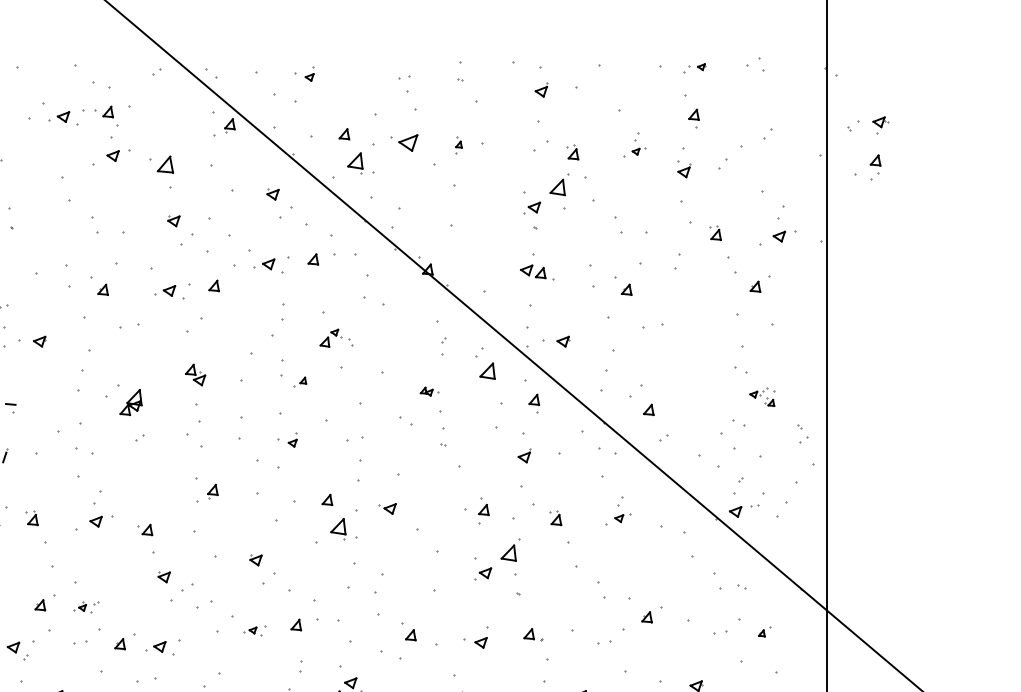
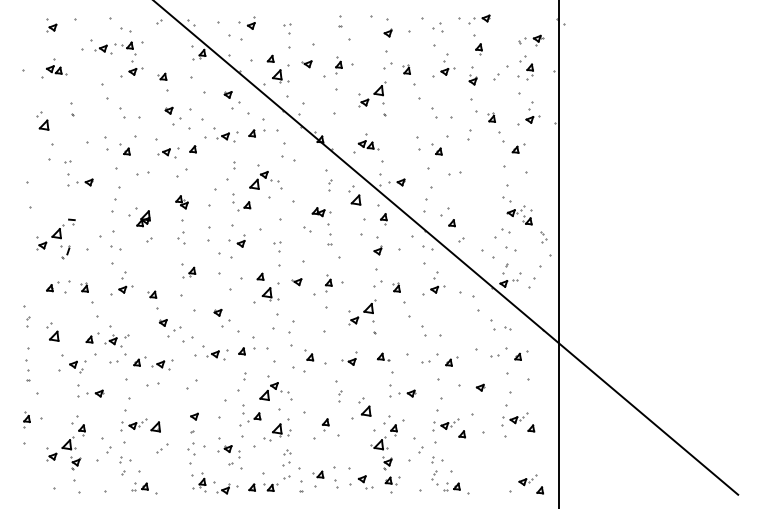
part: (755, 64) -> (437, 27), moved
part: (694, 68) -> (479, 19), size x1.67
part: (303, 73) -> (246, 22), size x1.43
part: (404, 83) -> (287, 28), moved
part: (869, 125) -> (531, 40), moved
part: (404, 143) -> (306, 64), size x0.62
part: (458, 145) -> (338, 65), size x1.67
part: (634, 145) -> (443, 65), size x1.67
part: (162, 163) -> (162, 76), size x0.62
part: (867, 167) -> (525, 71), moved
part: (547, 193) -> (372, 94), moved
part: (537, 266) -> (368, 141), moved
part: (283, 313) -> (234, 165), size x0.62
part: (335, 338) -> (265, 180), size x1.67
part: (300, 381) -> (244, 206), size x1.67
part: (429, 392) -> (321, 212), size x1.67
part: (761, 397) -> (519, 215), size x1.67
part: (194, 433) -> (181, 237), size x0.71
part: (287, 439) -> (236, 240), size x1.43
part: (355, 449) -> (277, 246), size x0.62
part: (746, 452) -> (510, 248), size x0.62
part: (483, 511) -> (328, 283), moved
part: (523, 511) -> (377, 283), size x0.62
part: (617, 511) -> (433, 283), size x1.43
part: (85, 606) -> (116, 340), size x1.67
part: (651, 615) -> (451, 361), moved
part: (255, 630) -> (217, 354), size x1.67
part: (765, 632) -> (521, 355), size x1.67

